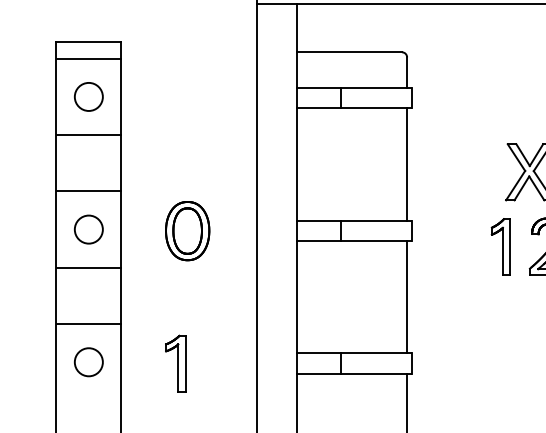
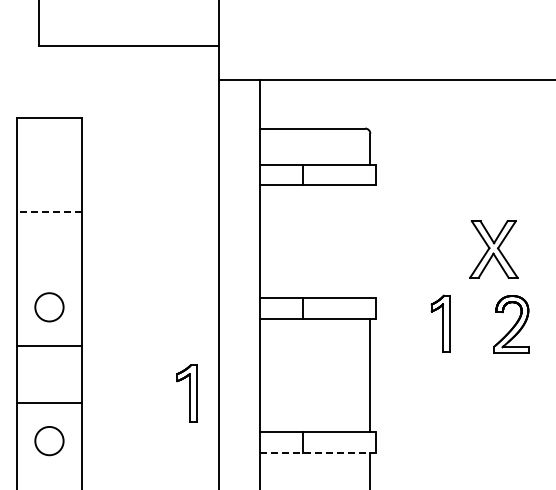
line: (88, 58) -> (49, 134), removed
circle: (88, 96) -> (49, 173), removed
line: (87, 135) -> (48, 212), solid -> dashed
line: (406, 164) -> (369, 241), removed
line: (88, 191) -> (49, 268), removed
part: (187, 230) -> (148, 308), removed
part: (500, 246) -> (440, 323), moved
part: (175, 363) -> (186, 393), moved
line: (354, 373) -> (317, 452), solid -> dashed

